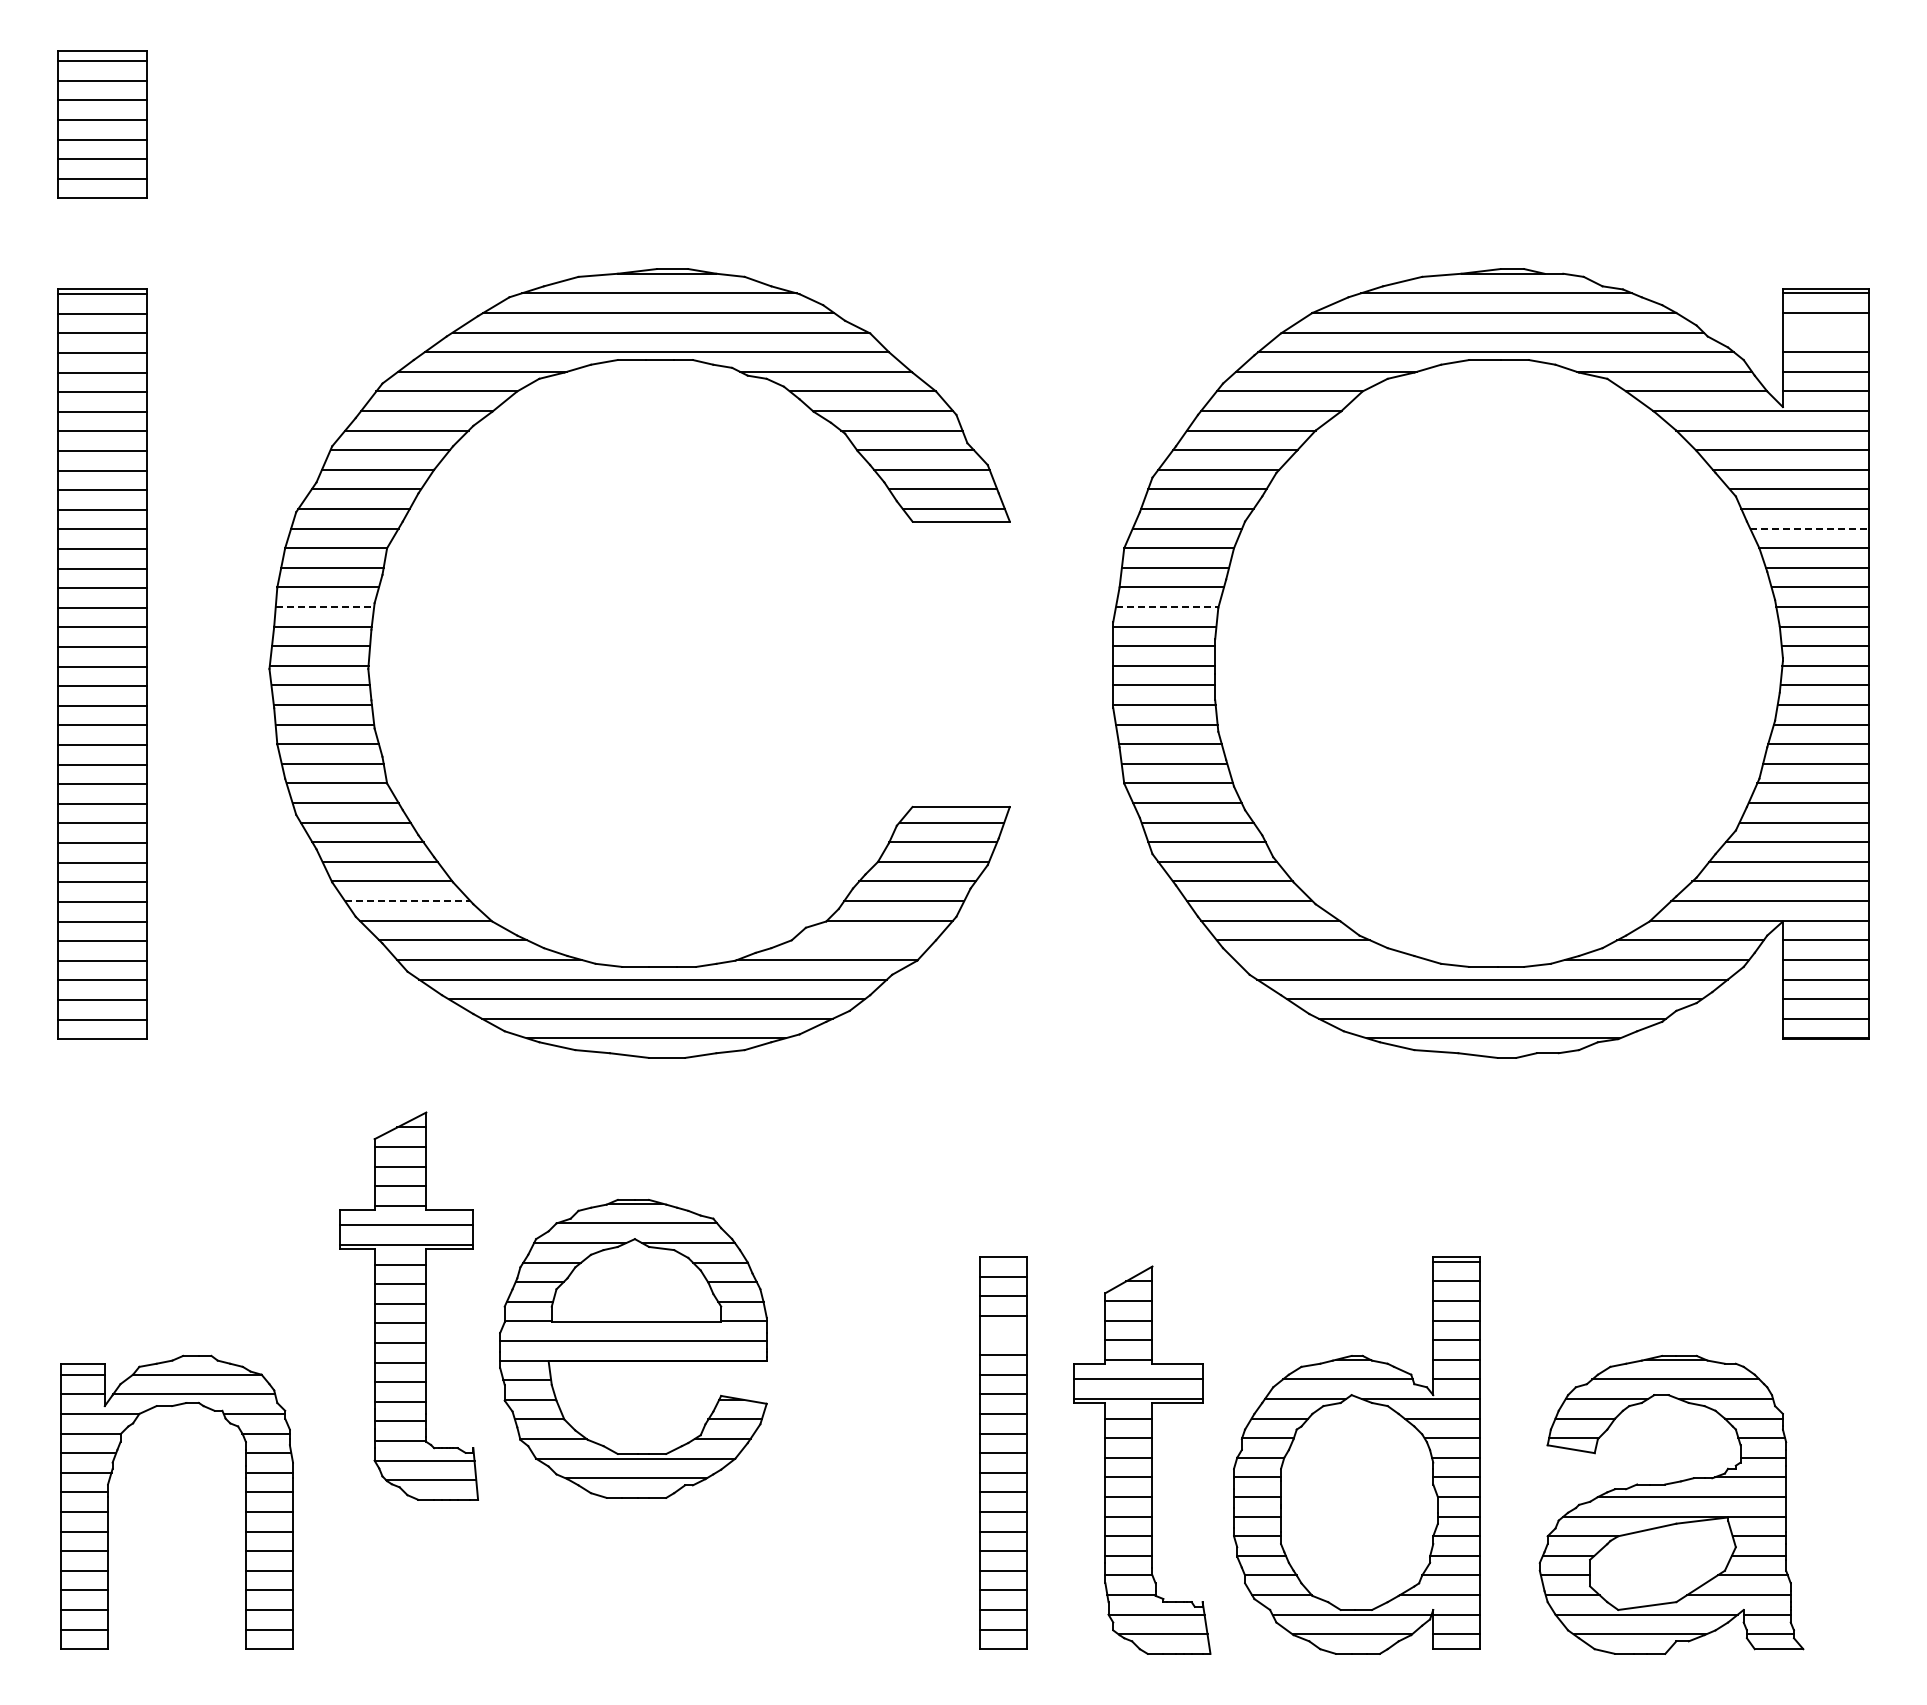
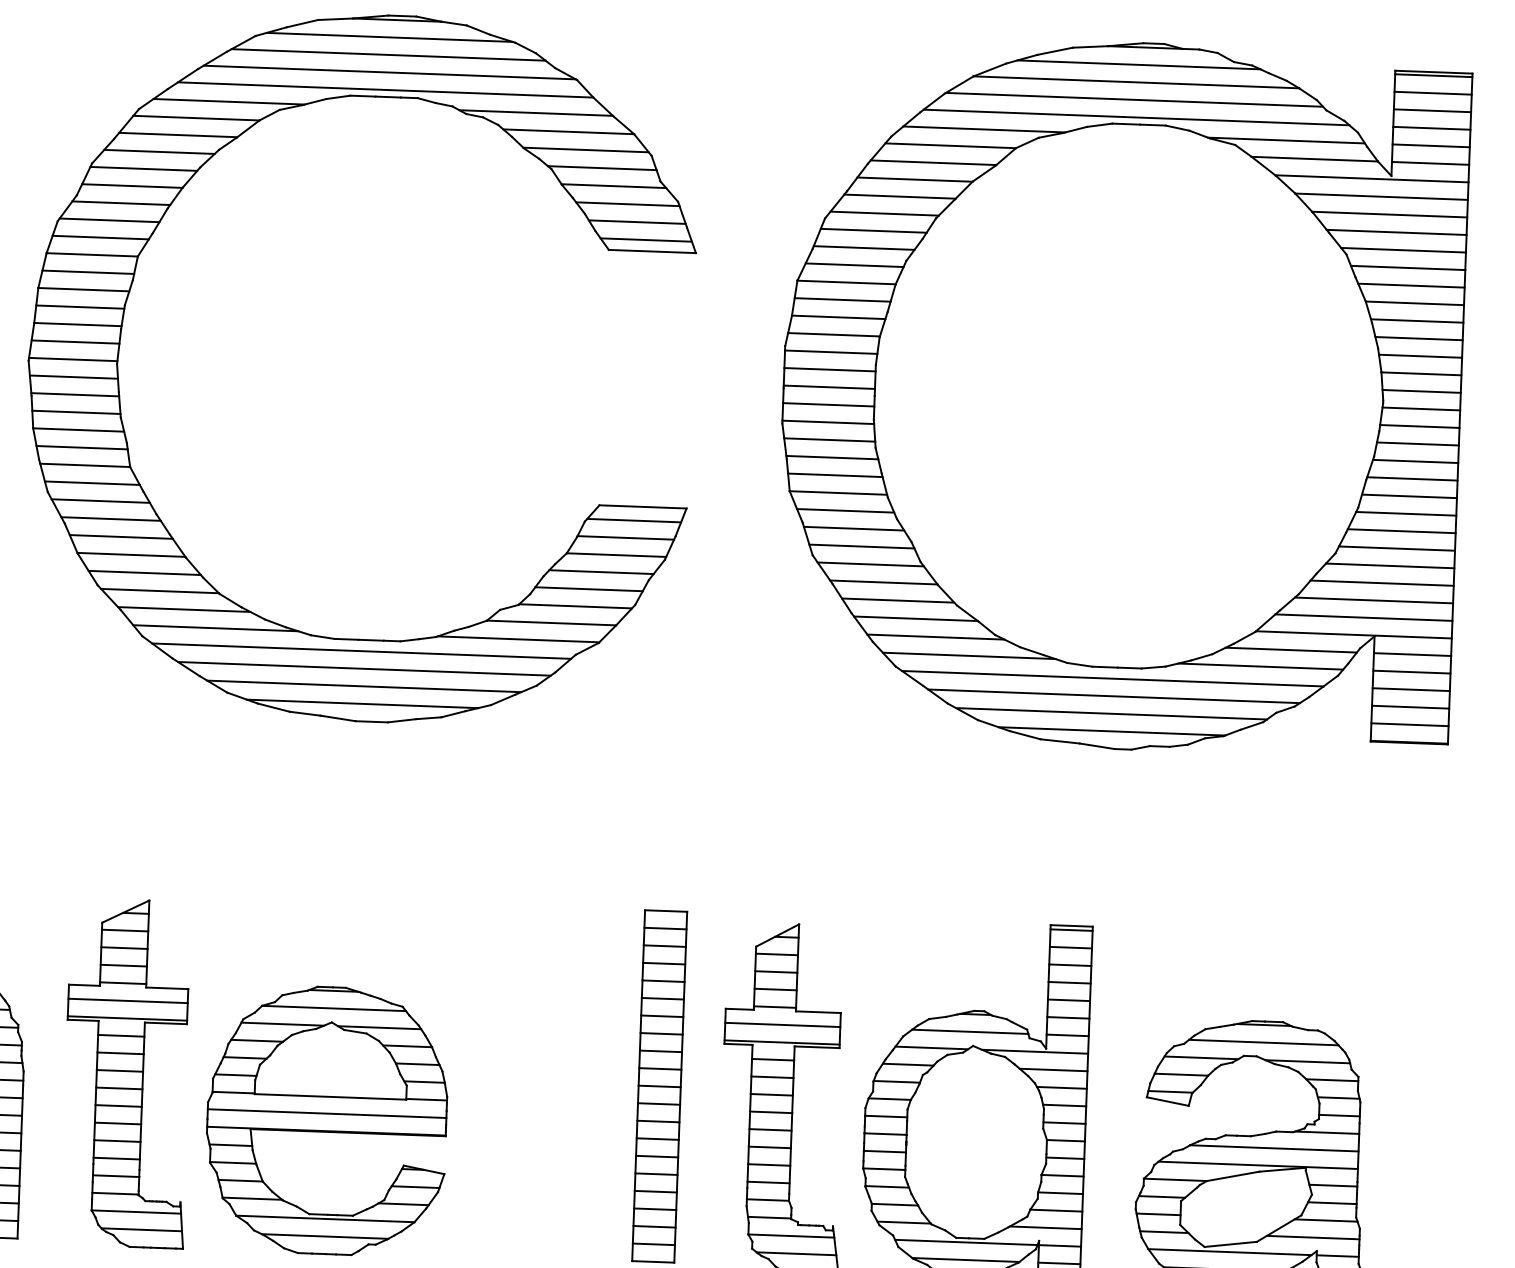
line: (1825, 332) -> (1432, 110), added
line: (1810, 528) -> (1412, 285), dashed -> solid
line: (325, 607) -> (80, 307), dashed -> solid
line: (1167, 607) -> (834, 335), dashed -> solid
line: (407, 901) -> (144, 573), dashed -> solid
line: (863, 940) -> (551, 623), added
line: (1330, 959) -> (968, 655), added
part: (408, 1305) -> (127, 1072), moved
line: (1003, 1335) -> (663, 981), added
part: (633, 1348) -> (326, 1120), moved

